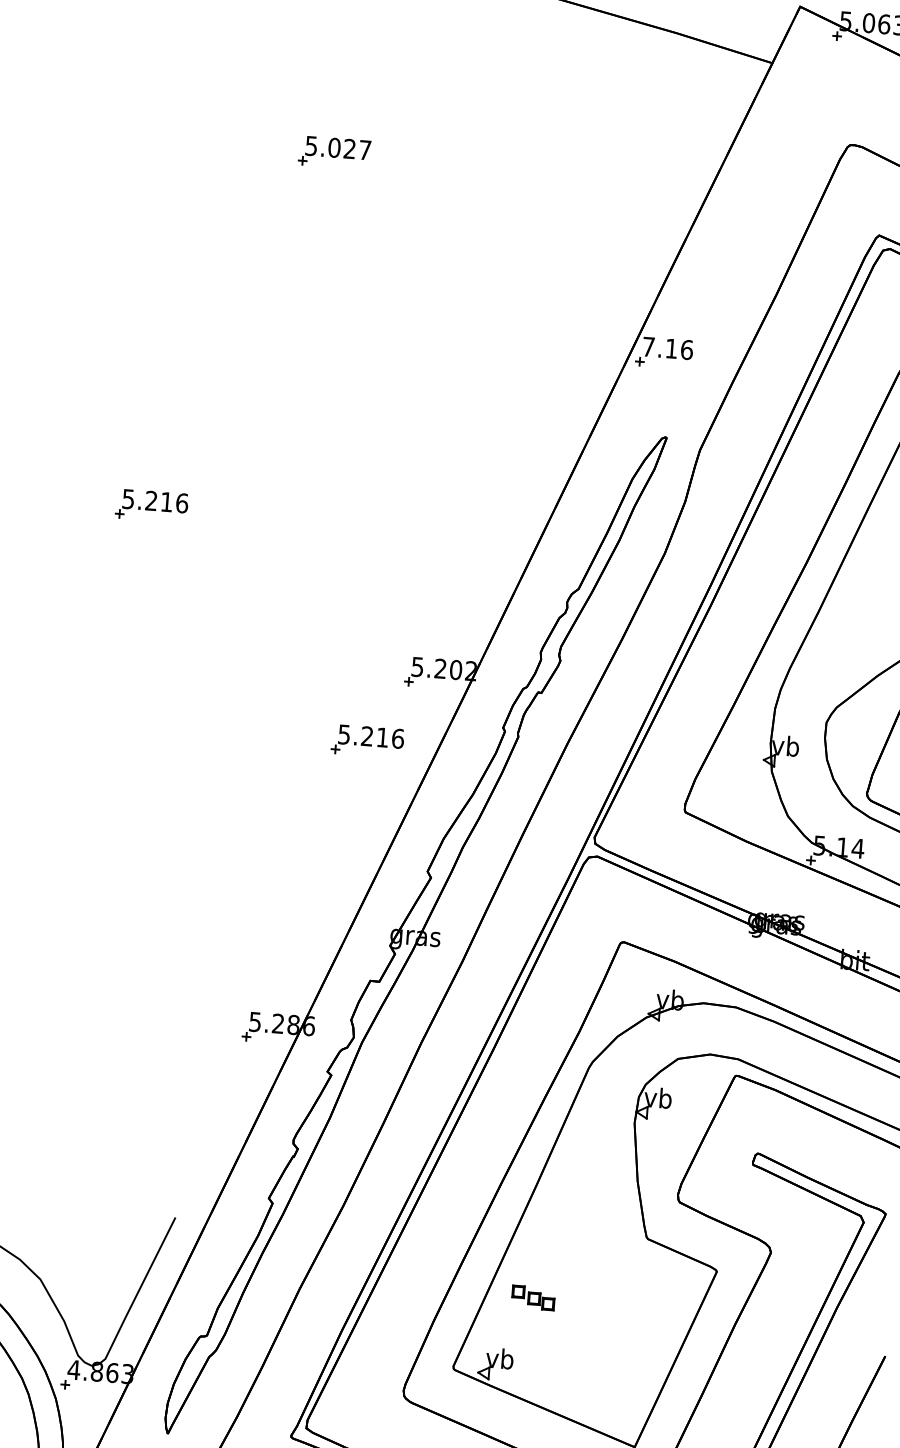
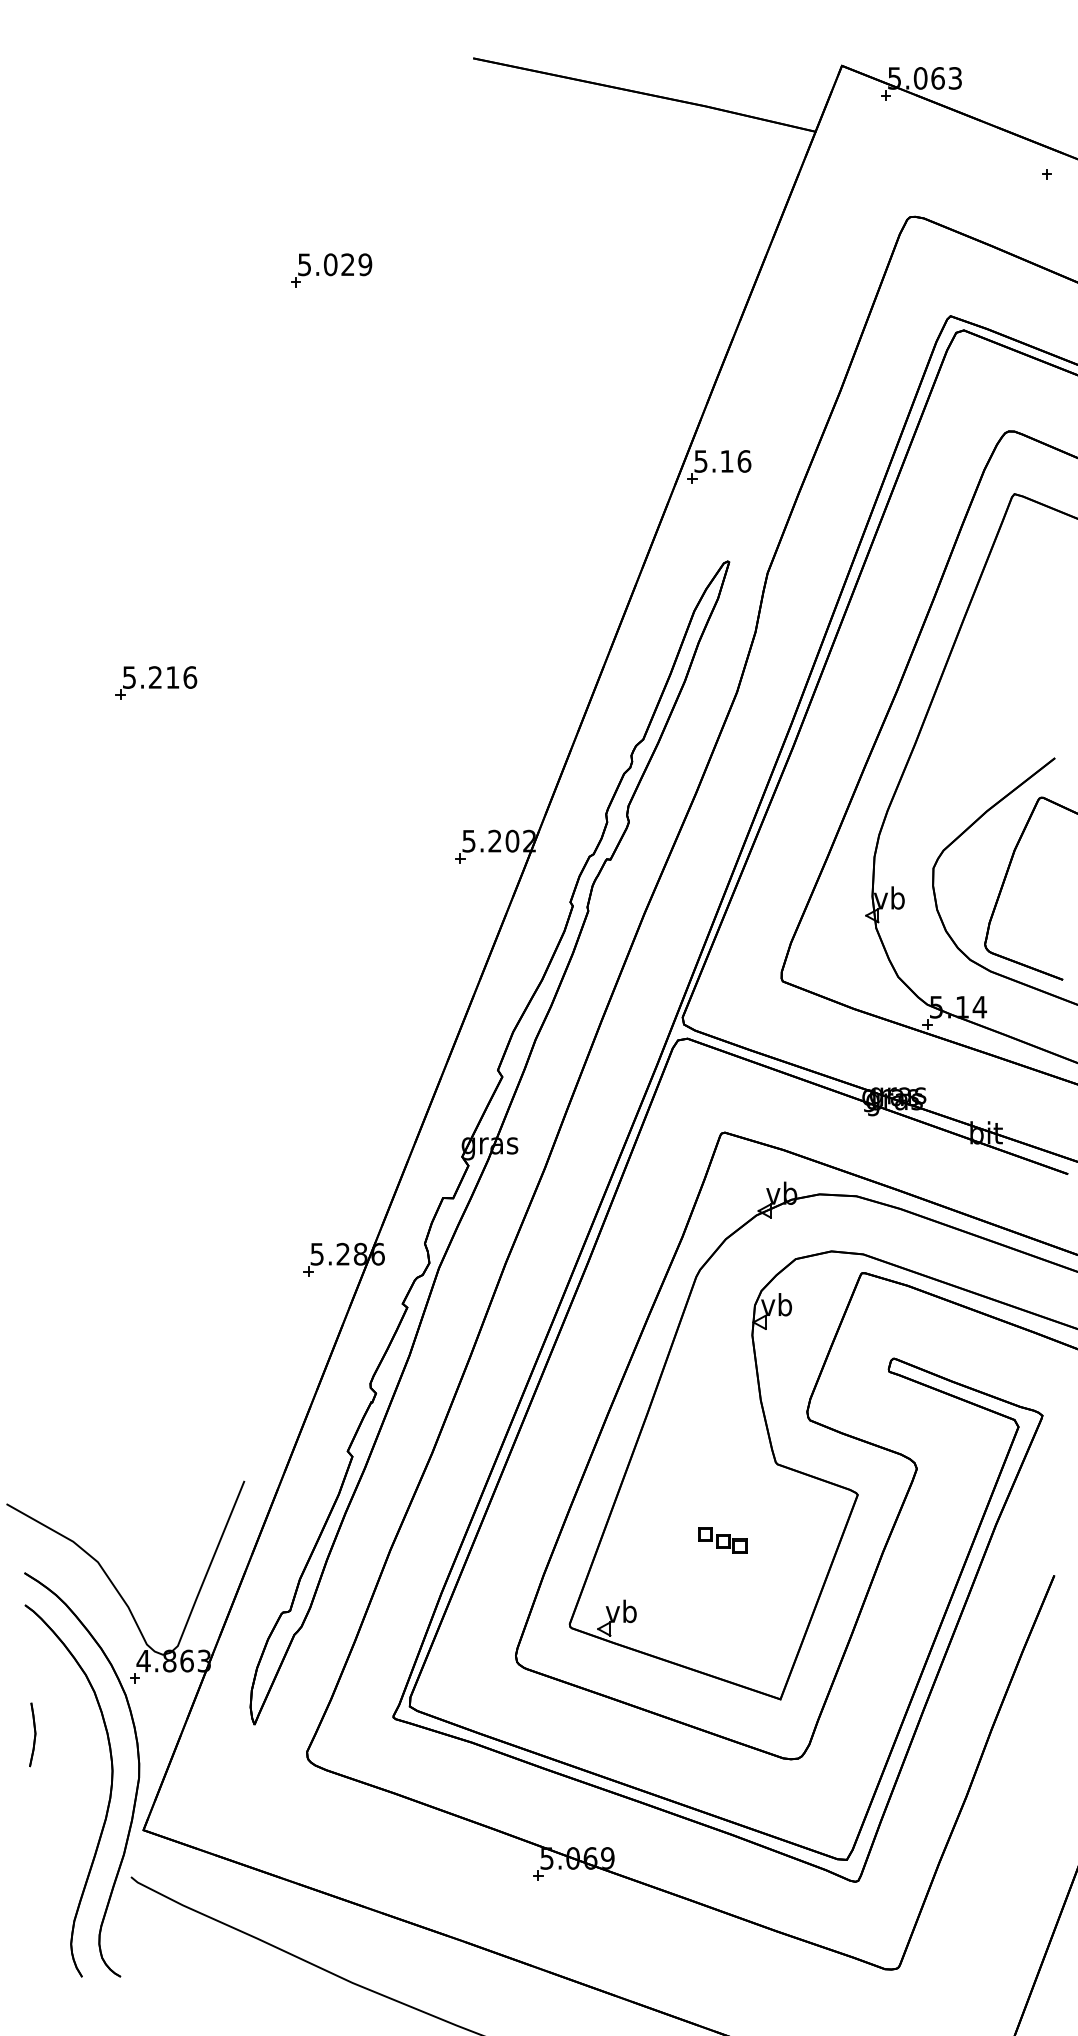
text: (365, 149) -> (365, 264), 5.027 -> 5.029
text: (648, 346) -> (700, 461), 7.16 -> 5.16
part: (367, 740) -> (419, 928), removed
part: (533, 1298) -> (722, 1540), moved

